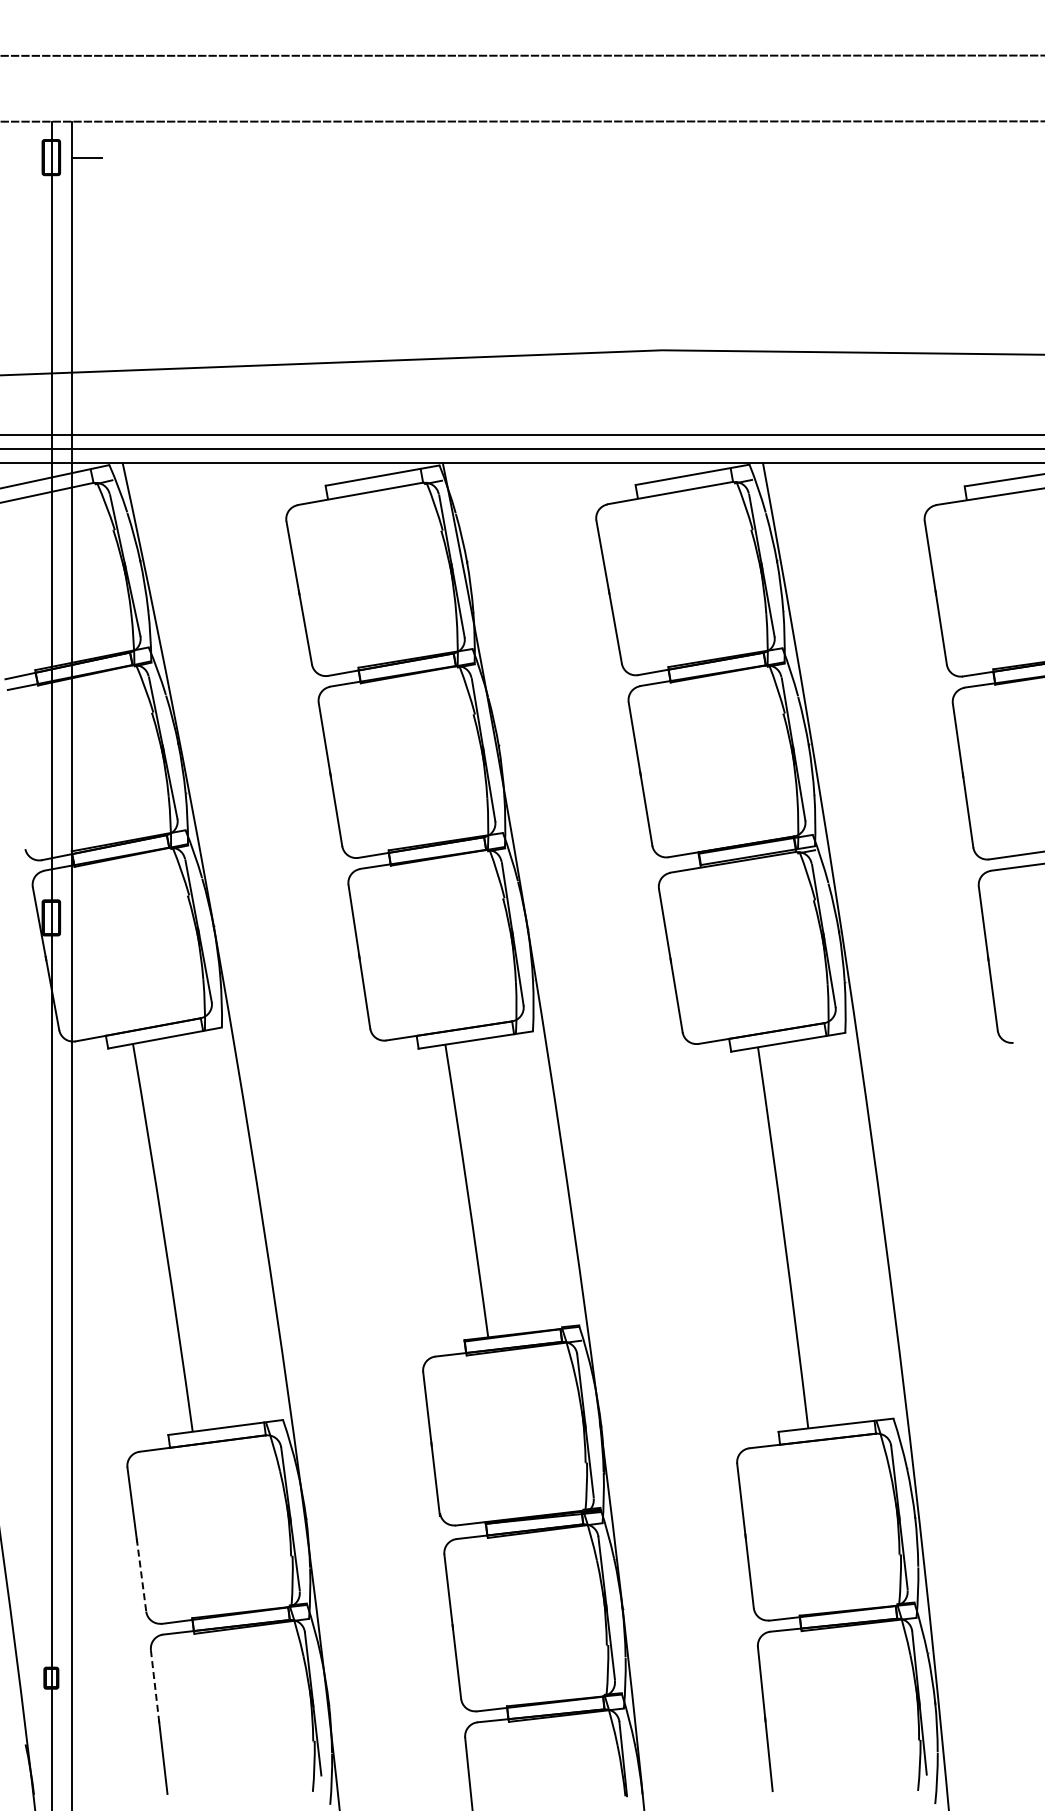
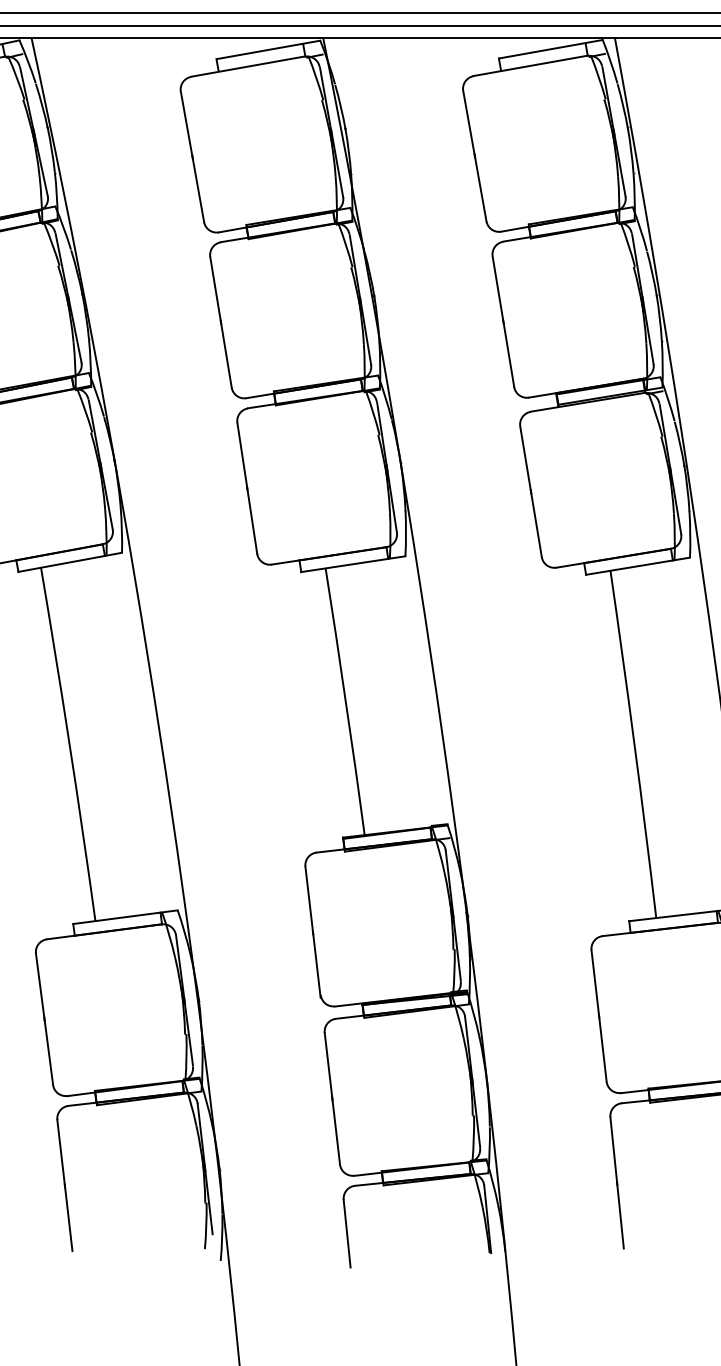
line: (141, 1574) -> (48, 1051), dashed -> solid
line: (155, 1687) -> (61, 1154), dashed -> solid

